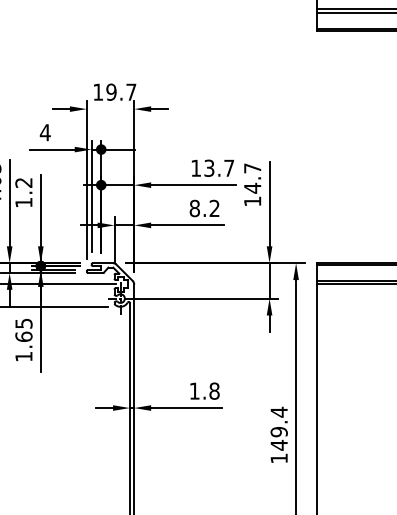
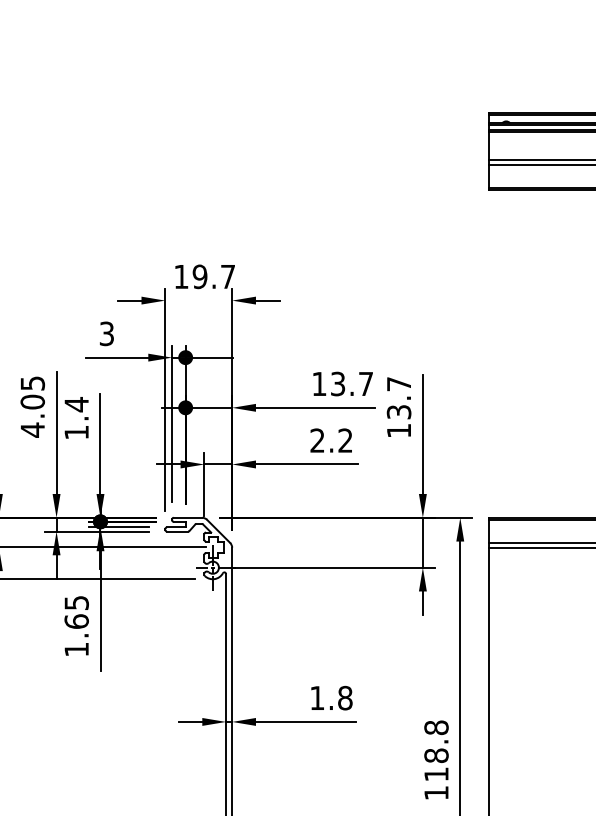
text: (45, 132) -> (106, 333), 4 -> 3
text: (23, 182) -> (76, 404), 1.2 -> 1.4
text: (252, 187) -> (398, 411), 14.7 -> 13.7
text: (194, 208) -> (317, 440), 8.2 -> 2.2
text: (279, 429) -> (436, 751), 149.4 -> 118.8

